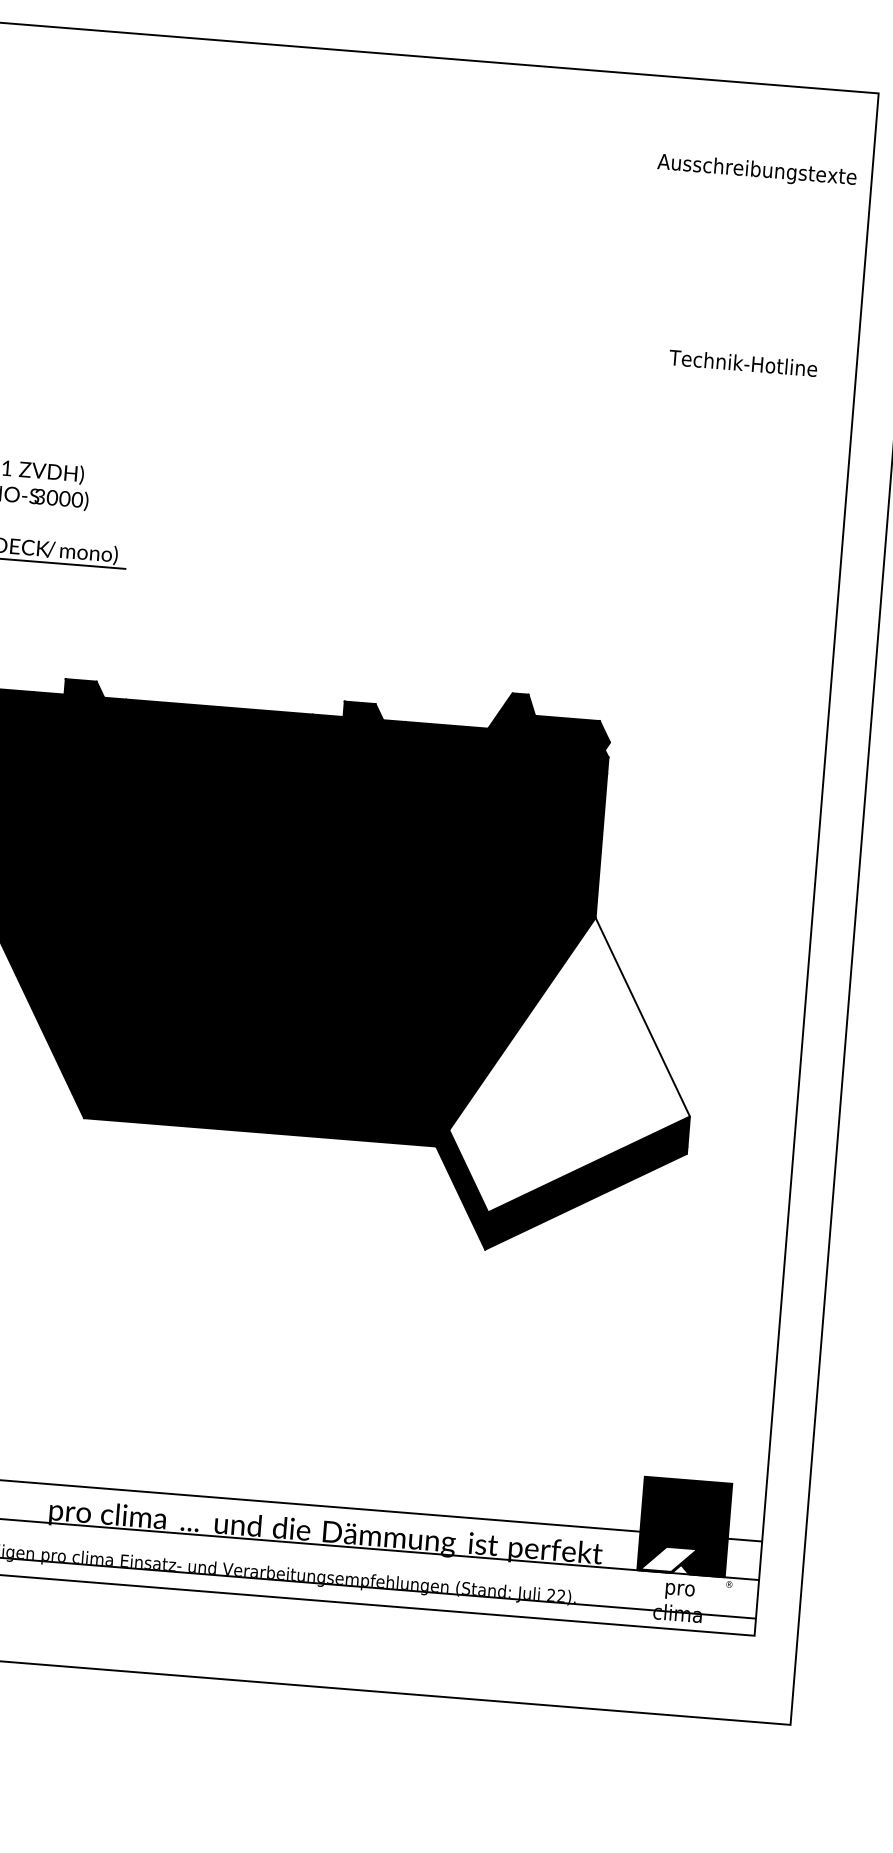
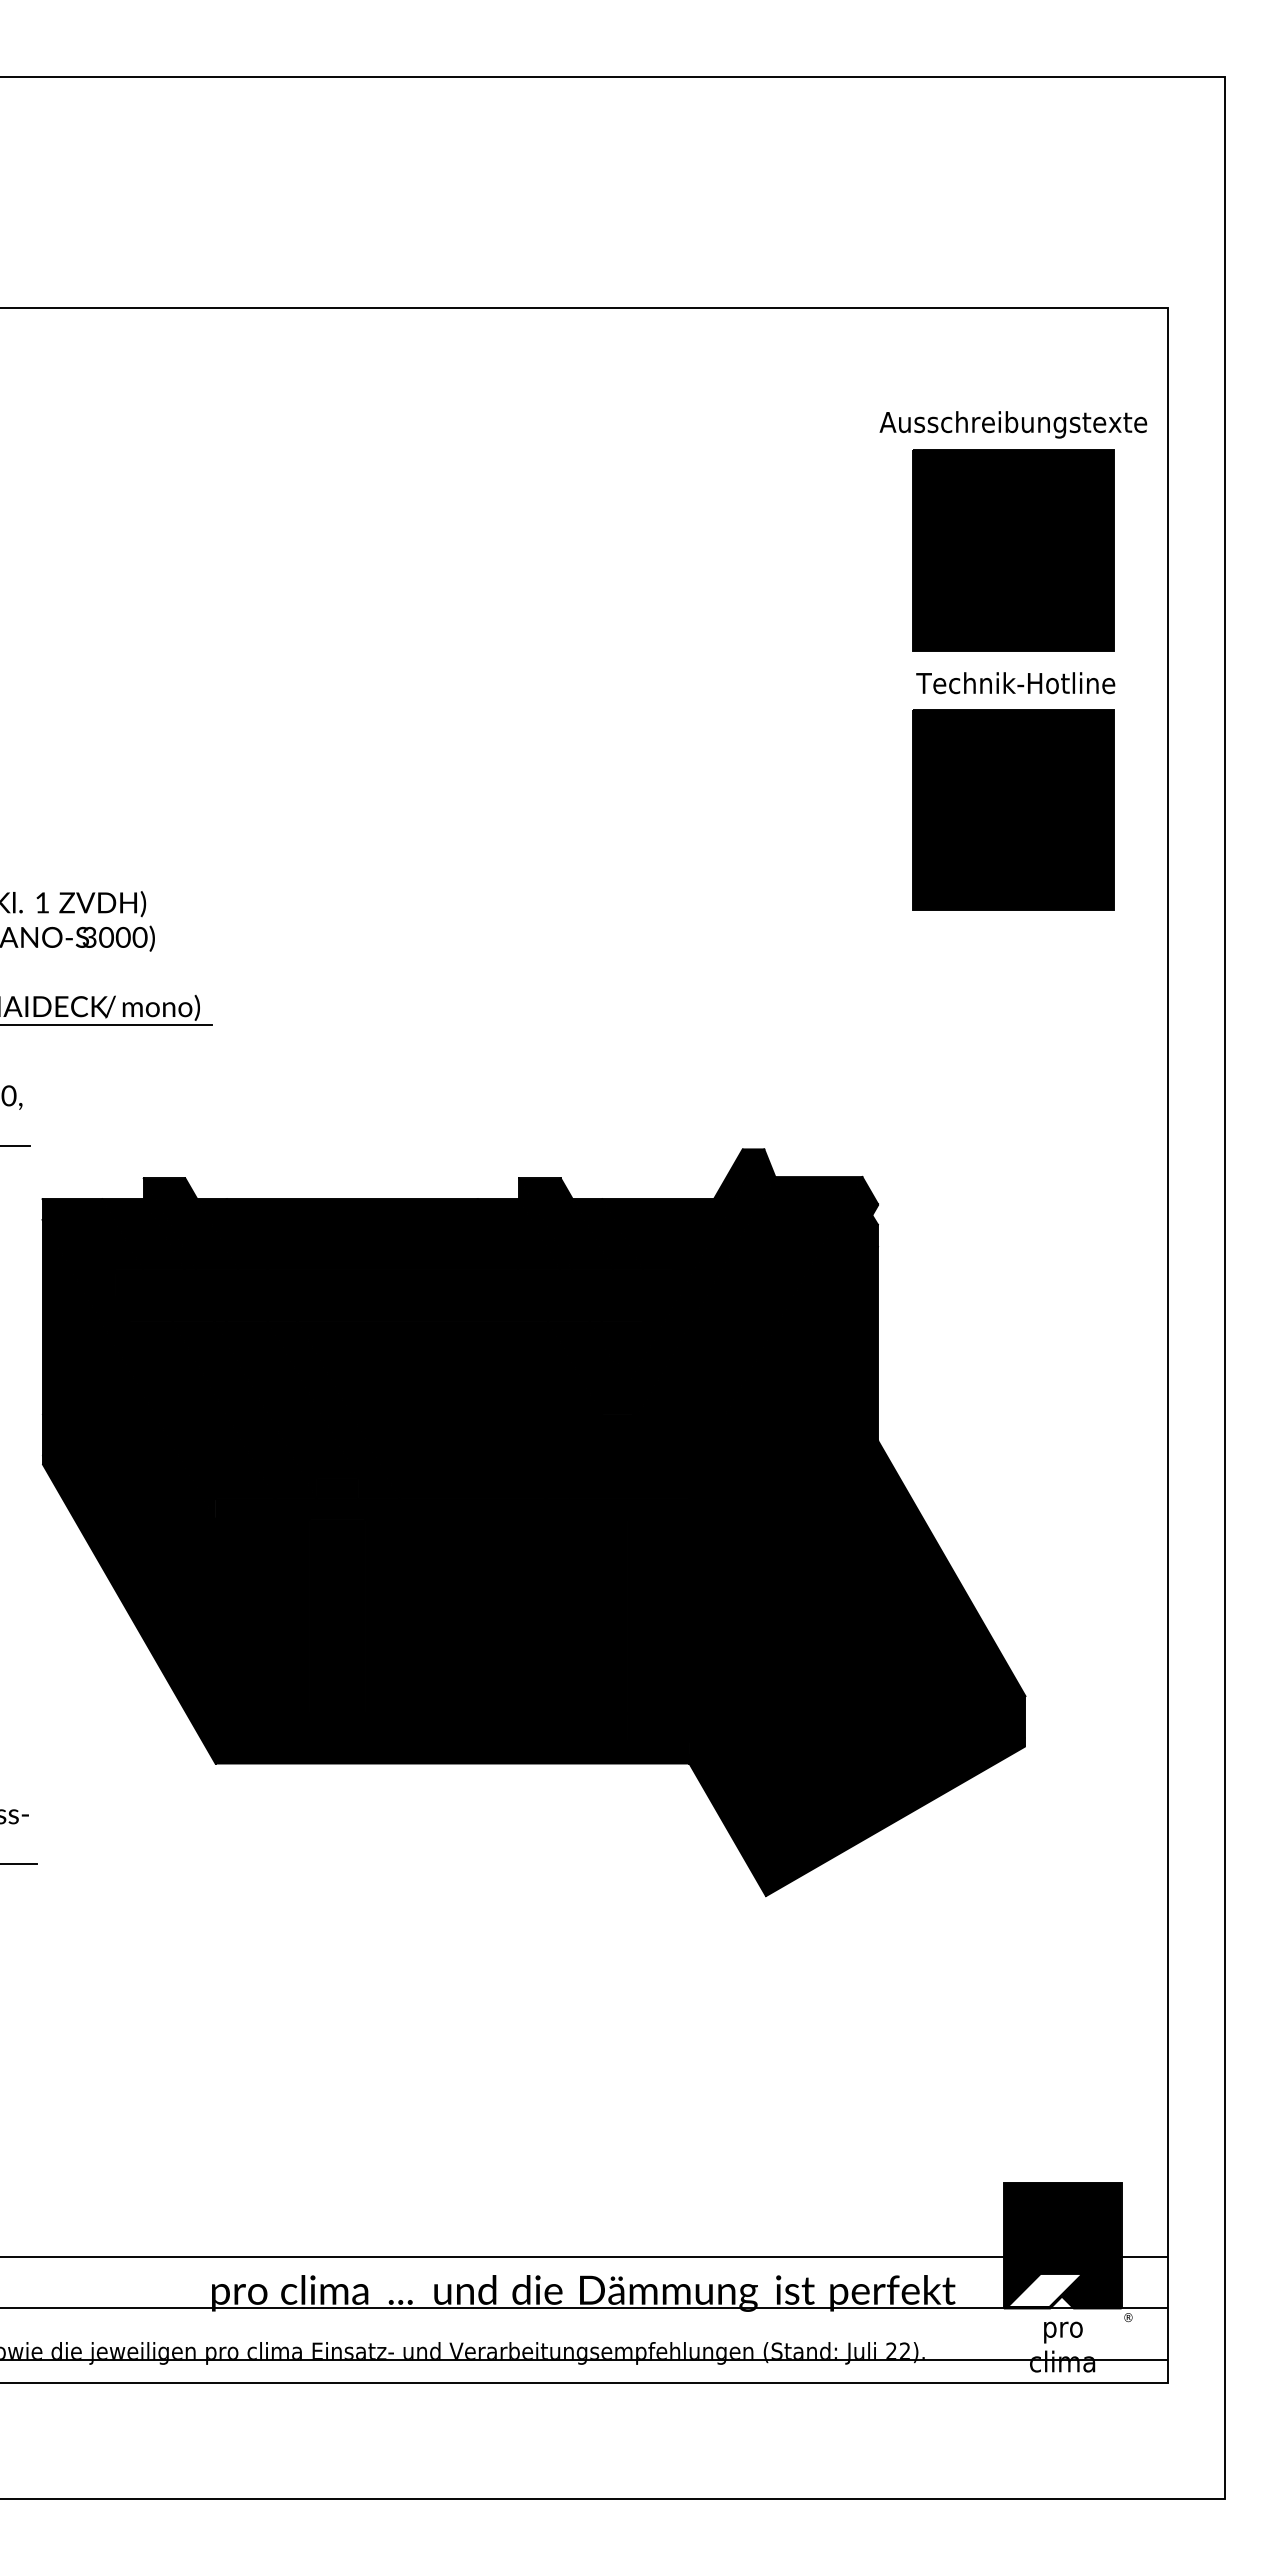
part: (749, 264) -> (1013, 550), added
part: (734, 456) -> (1013, 809), added
fill: (574, 1067) -> (865, 1642), added

